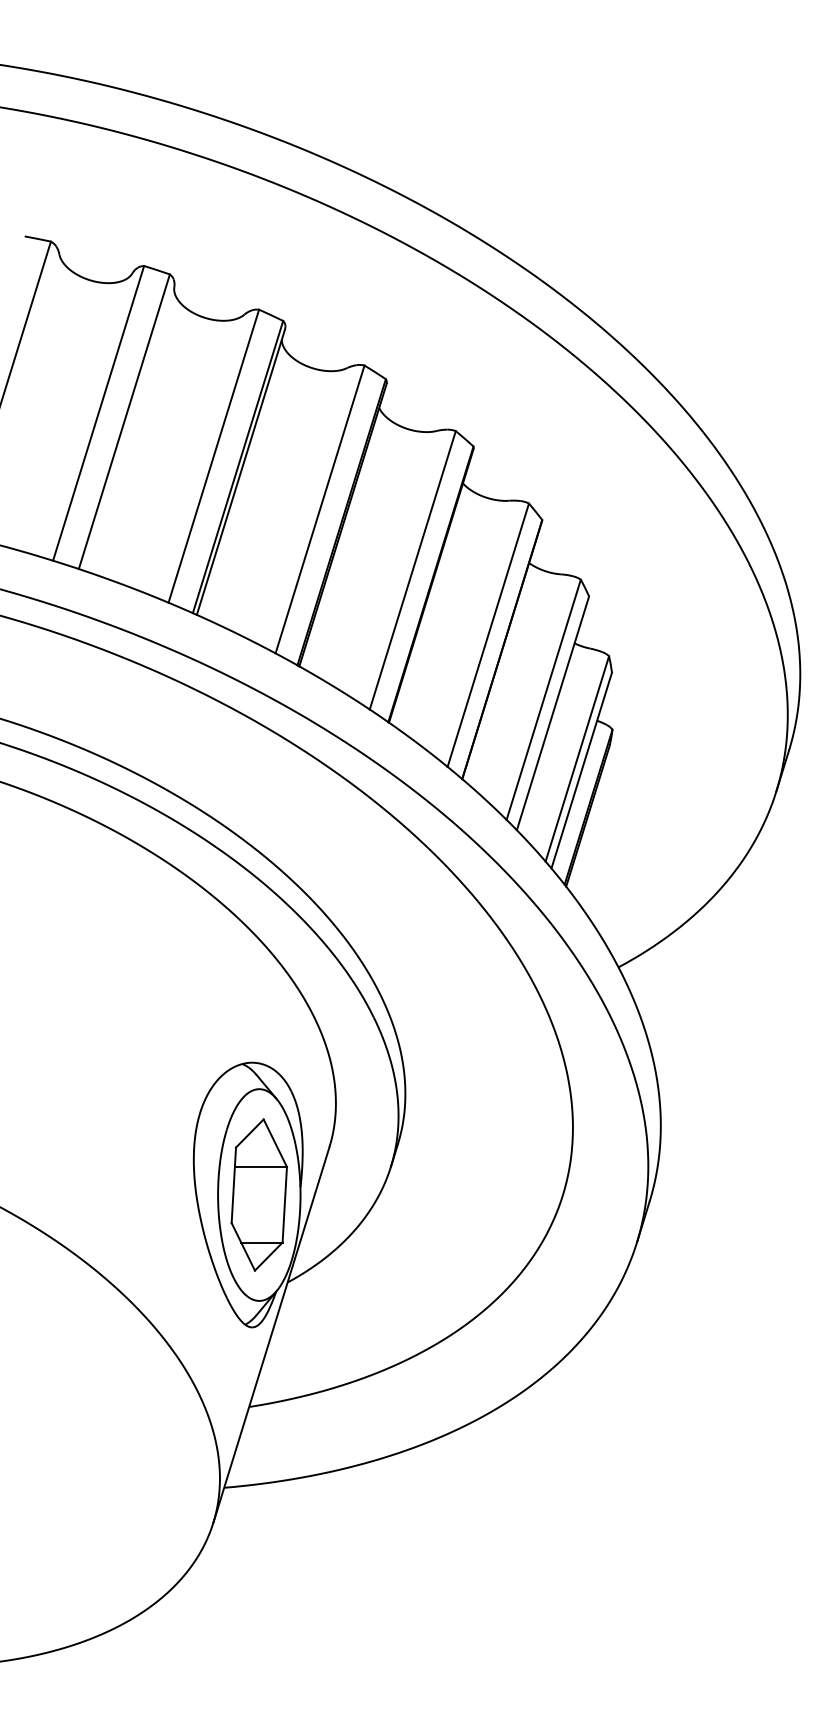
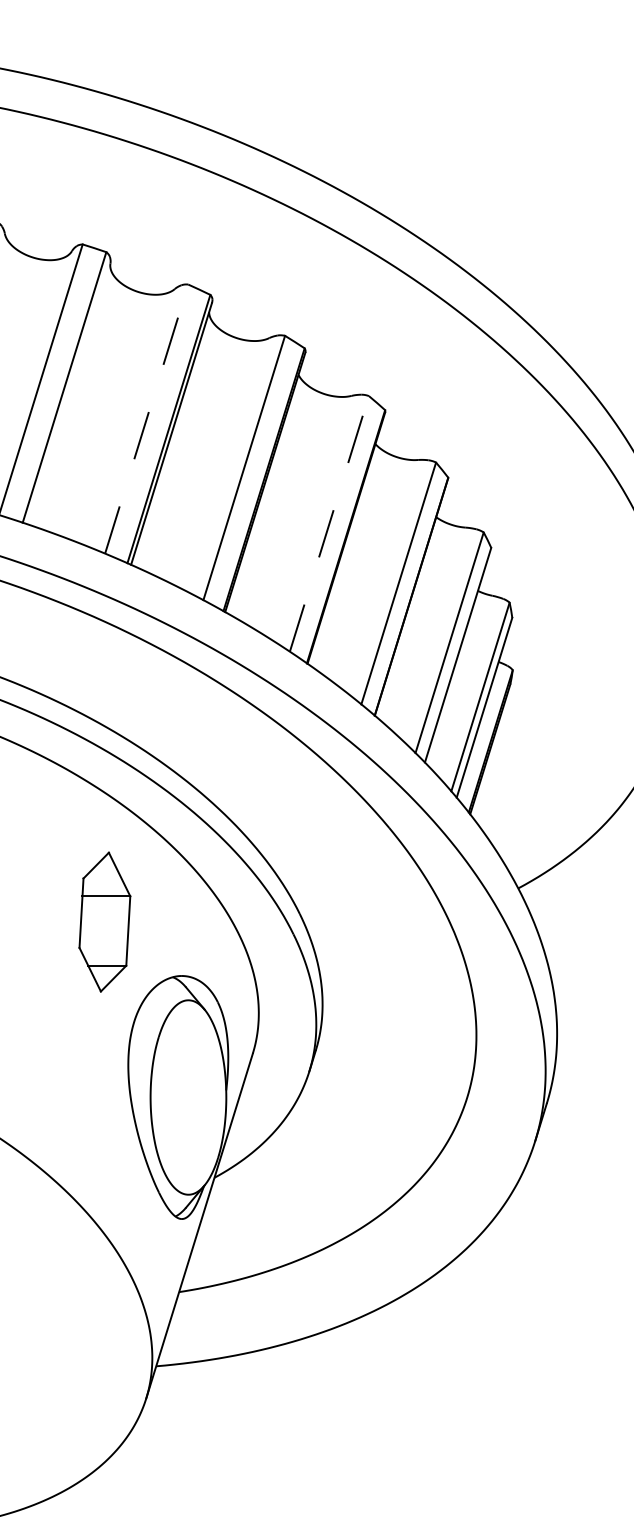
line: (213, 455) -> (146, 418), solid -> dashed
line: (412, 570) -> (329, 524), solid -> dashed
part: (258, 1194) -> (104, 921), moved

